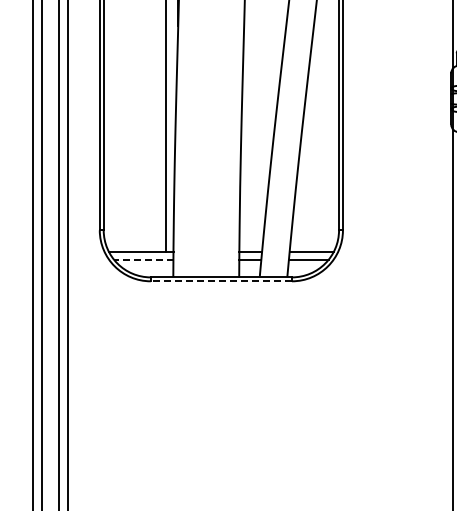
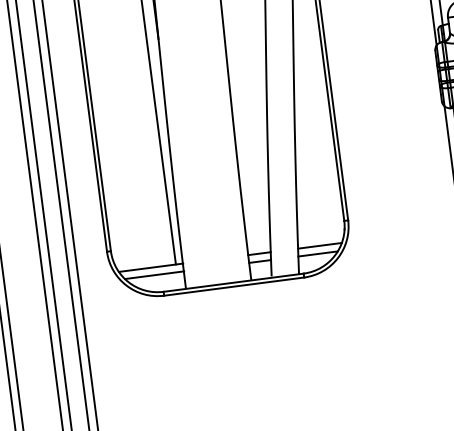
line: (143, 259) -> (154, 275), dashed -> solid
line: (221, 281) -> (234, 286), dashed -> solid

